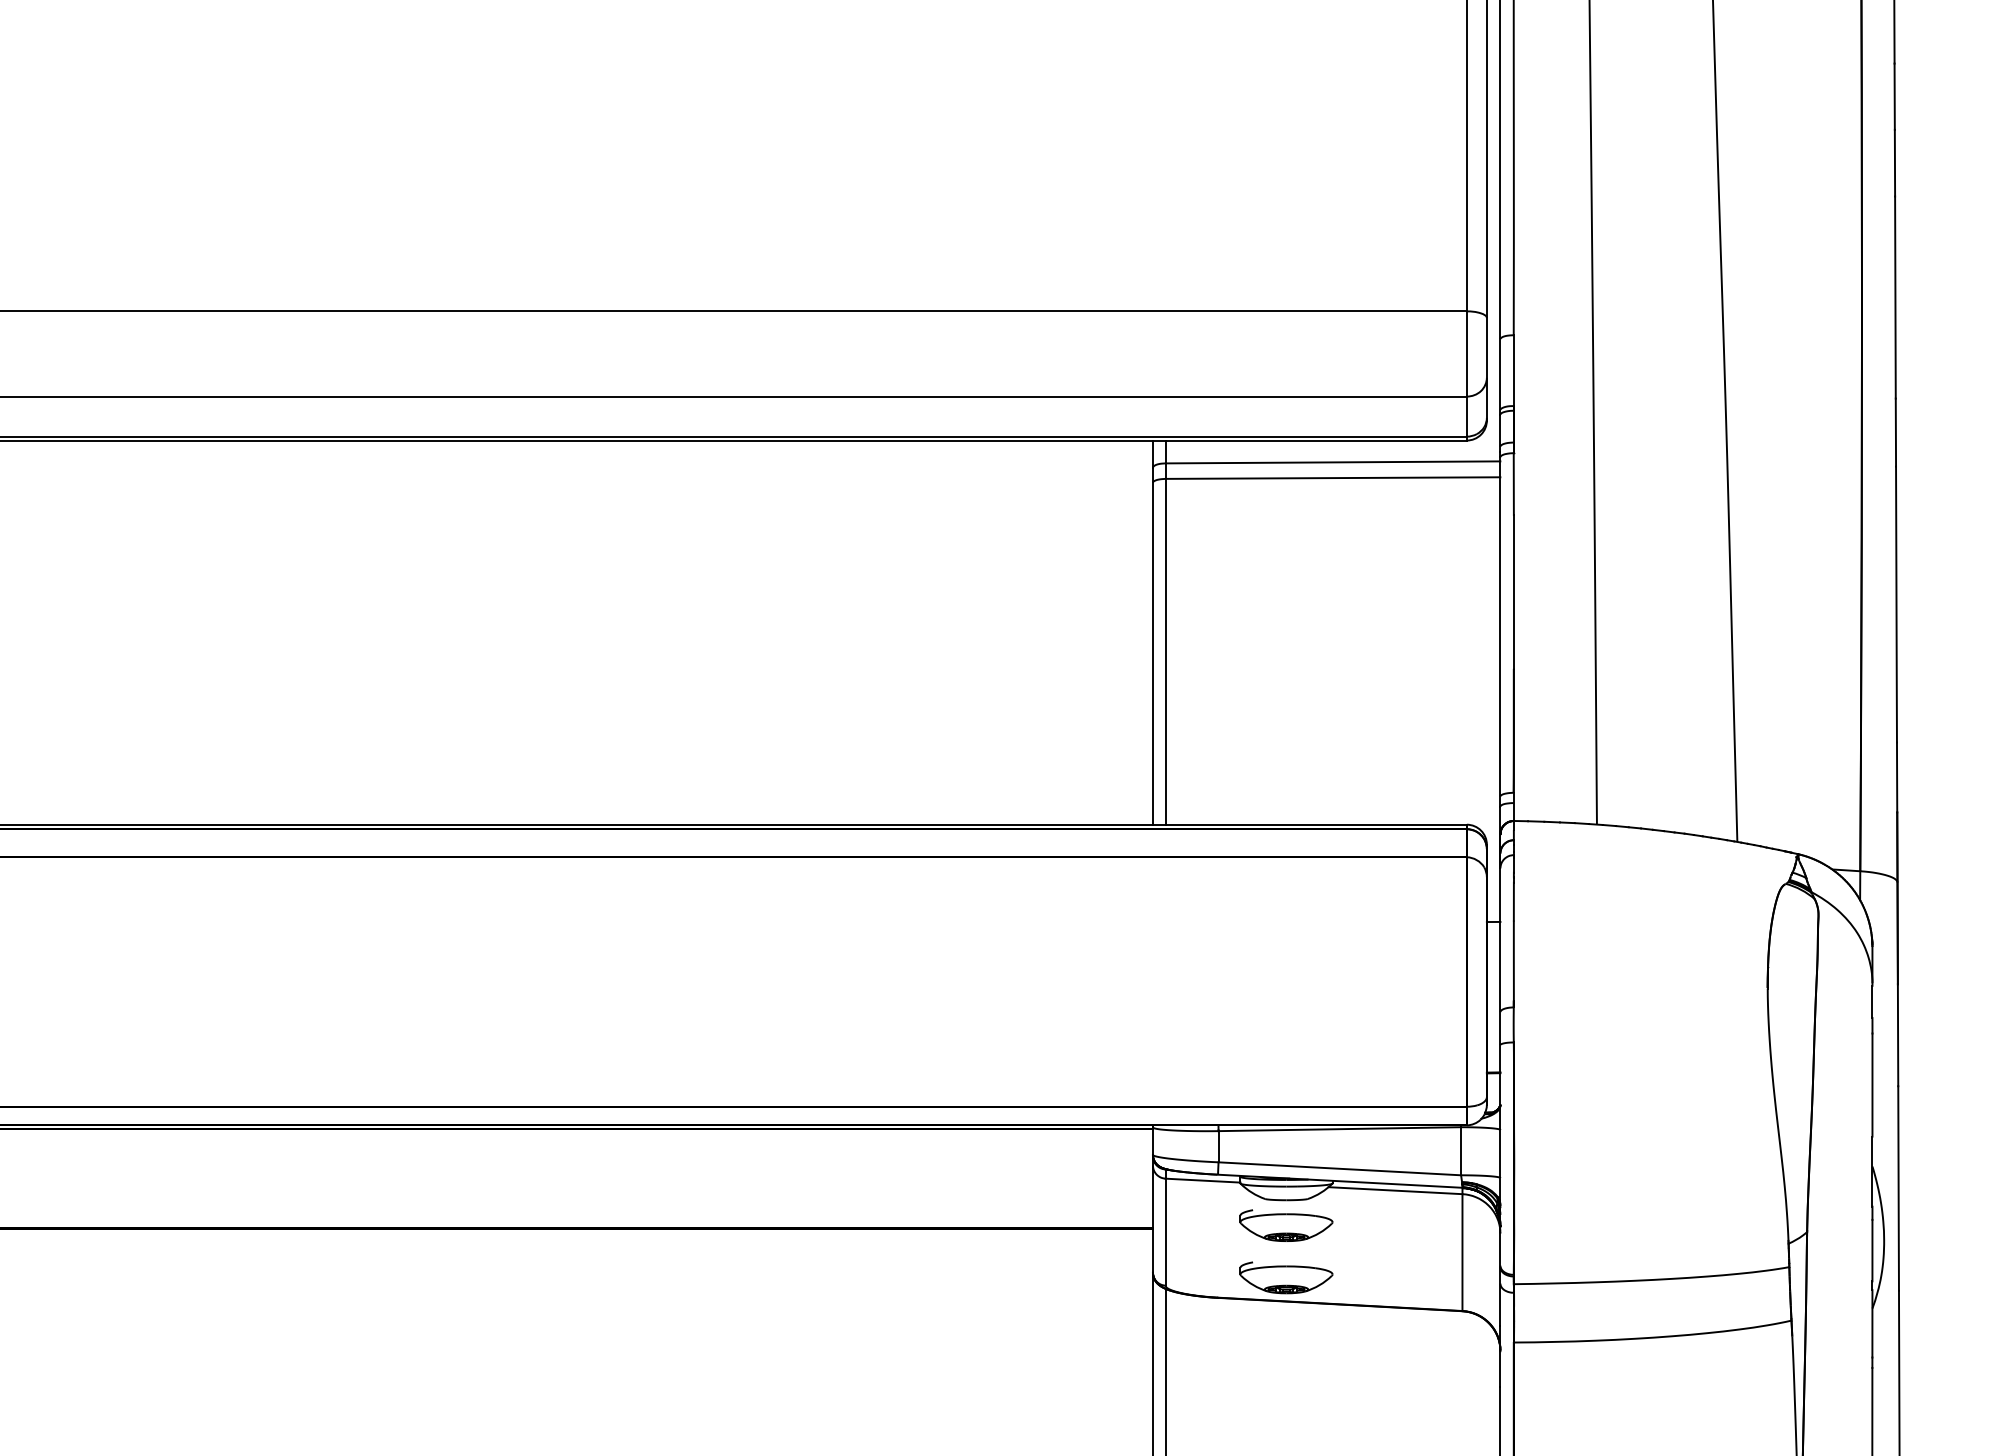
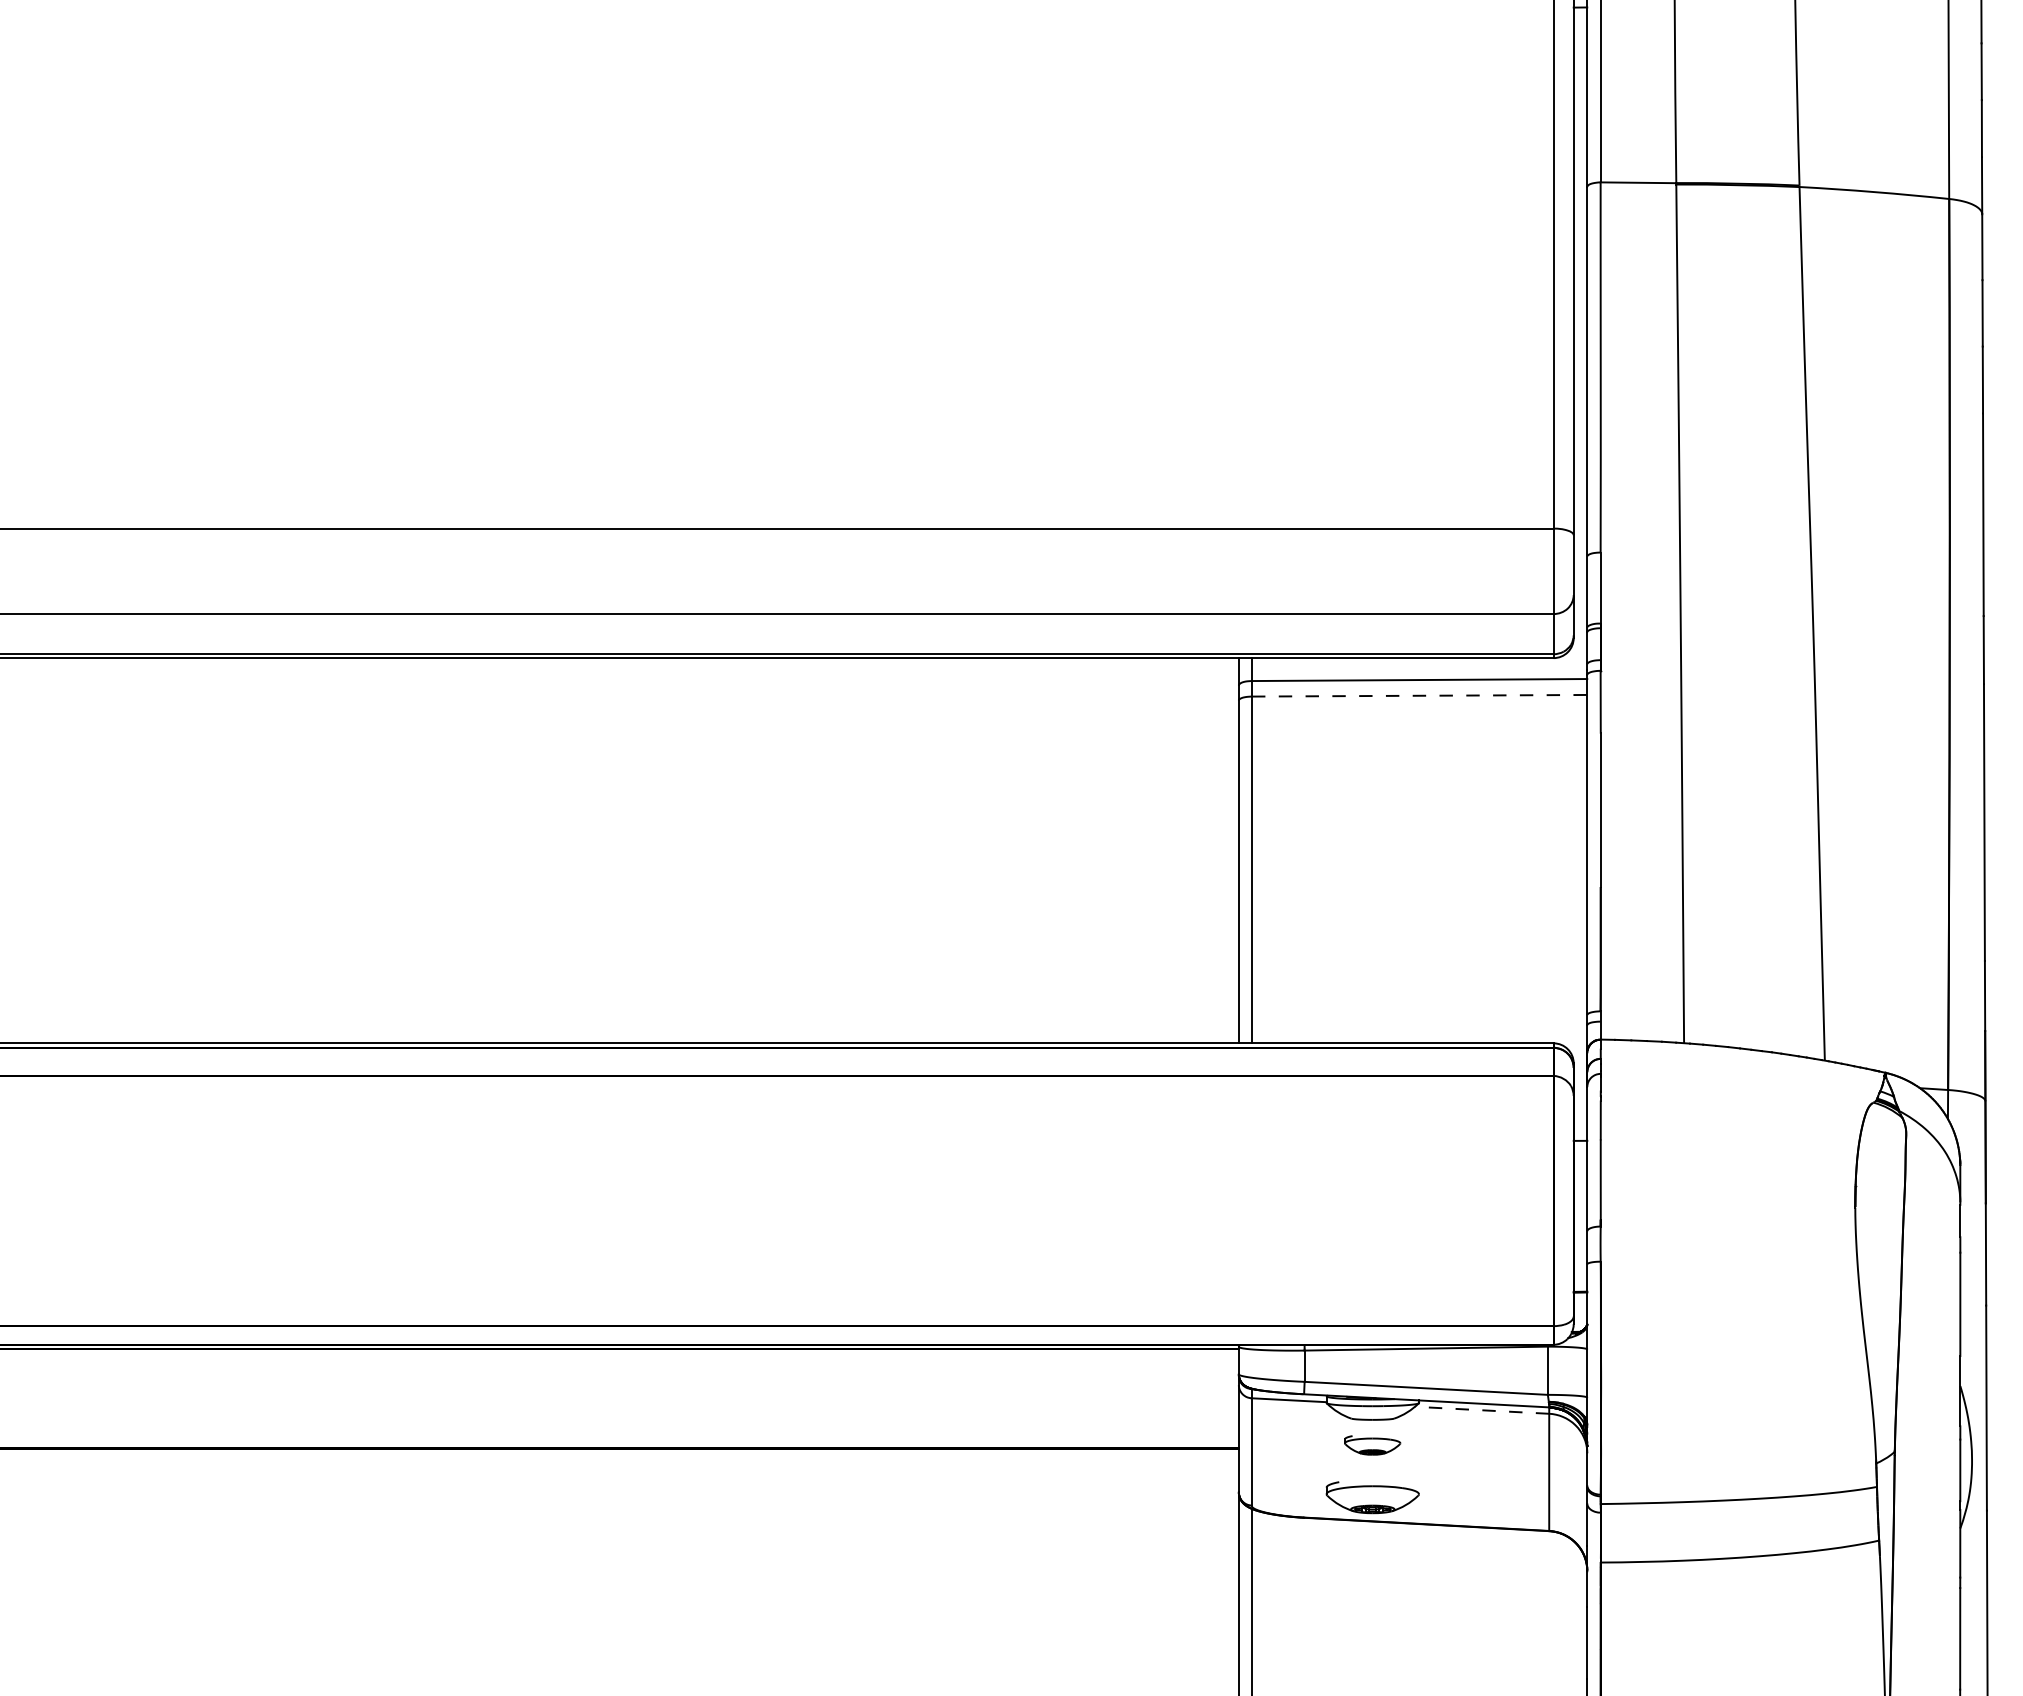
line: (1333, 477) -> (1419, 695), solid -> dashed
line: (1394, 1190) -> (1481, 1410), solid -> dashed
part: (1286, 1225) -> (1372, 1445), size x0.6

